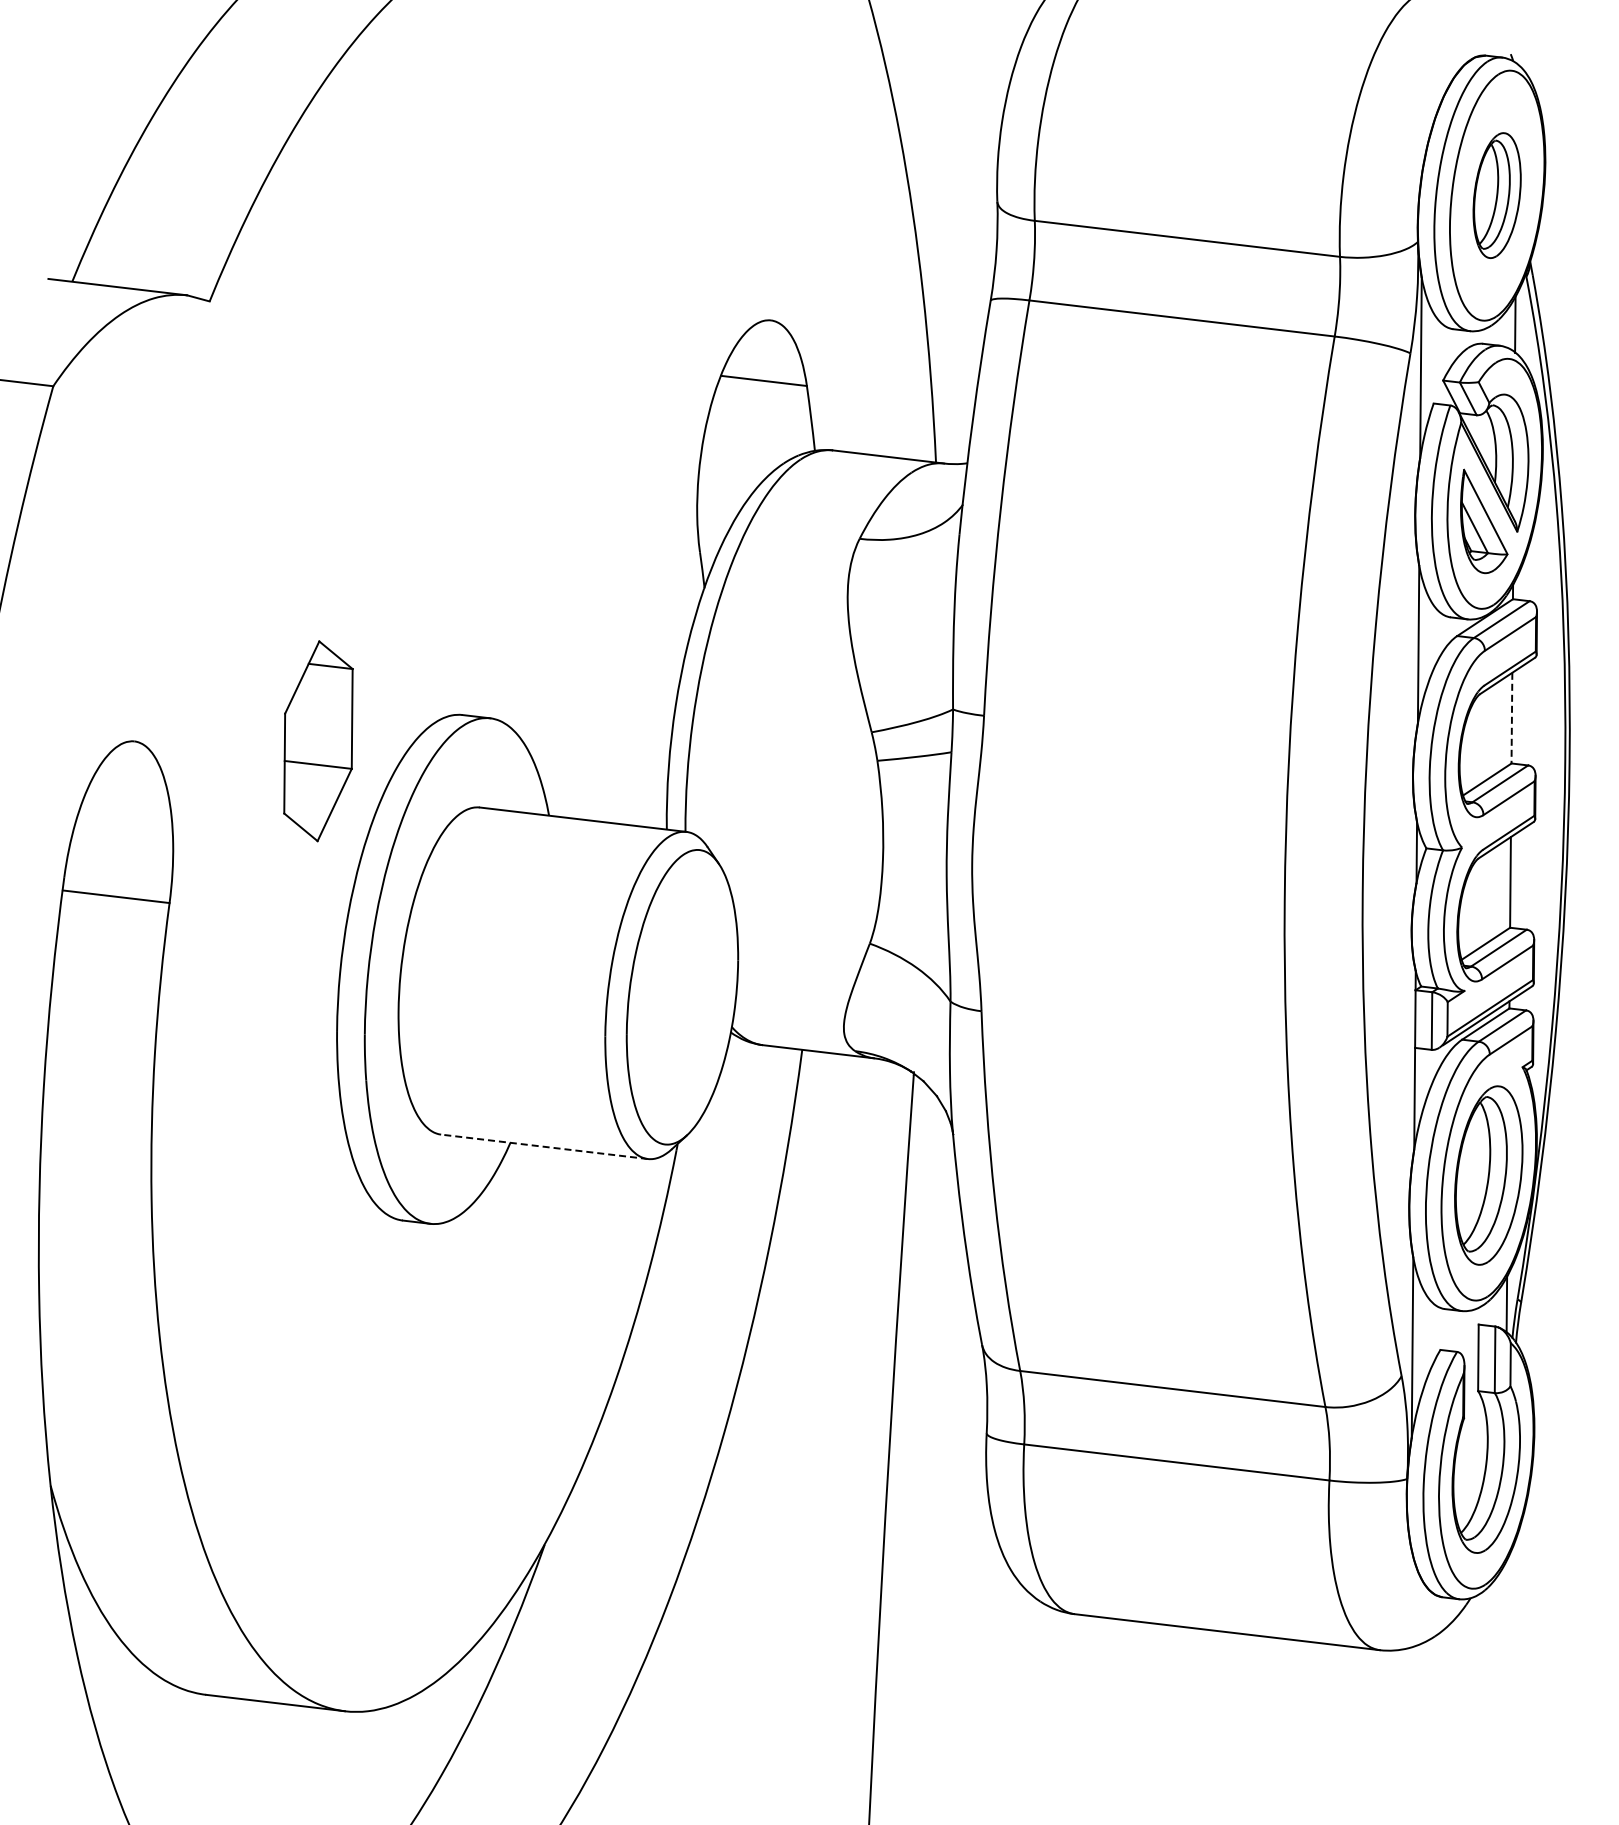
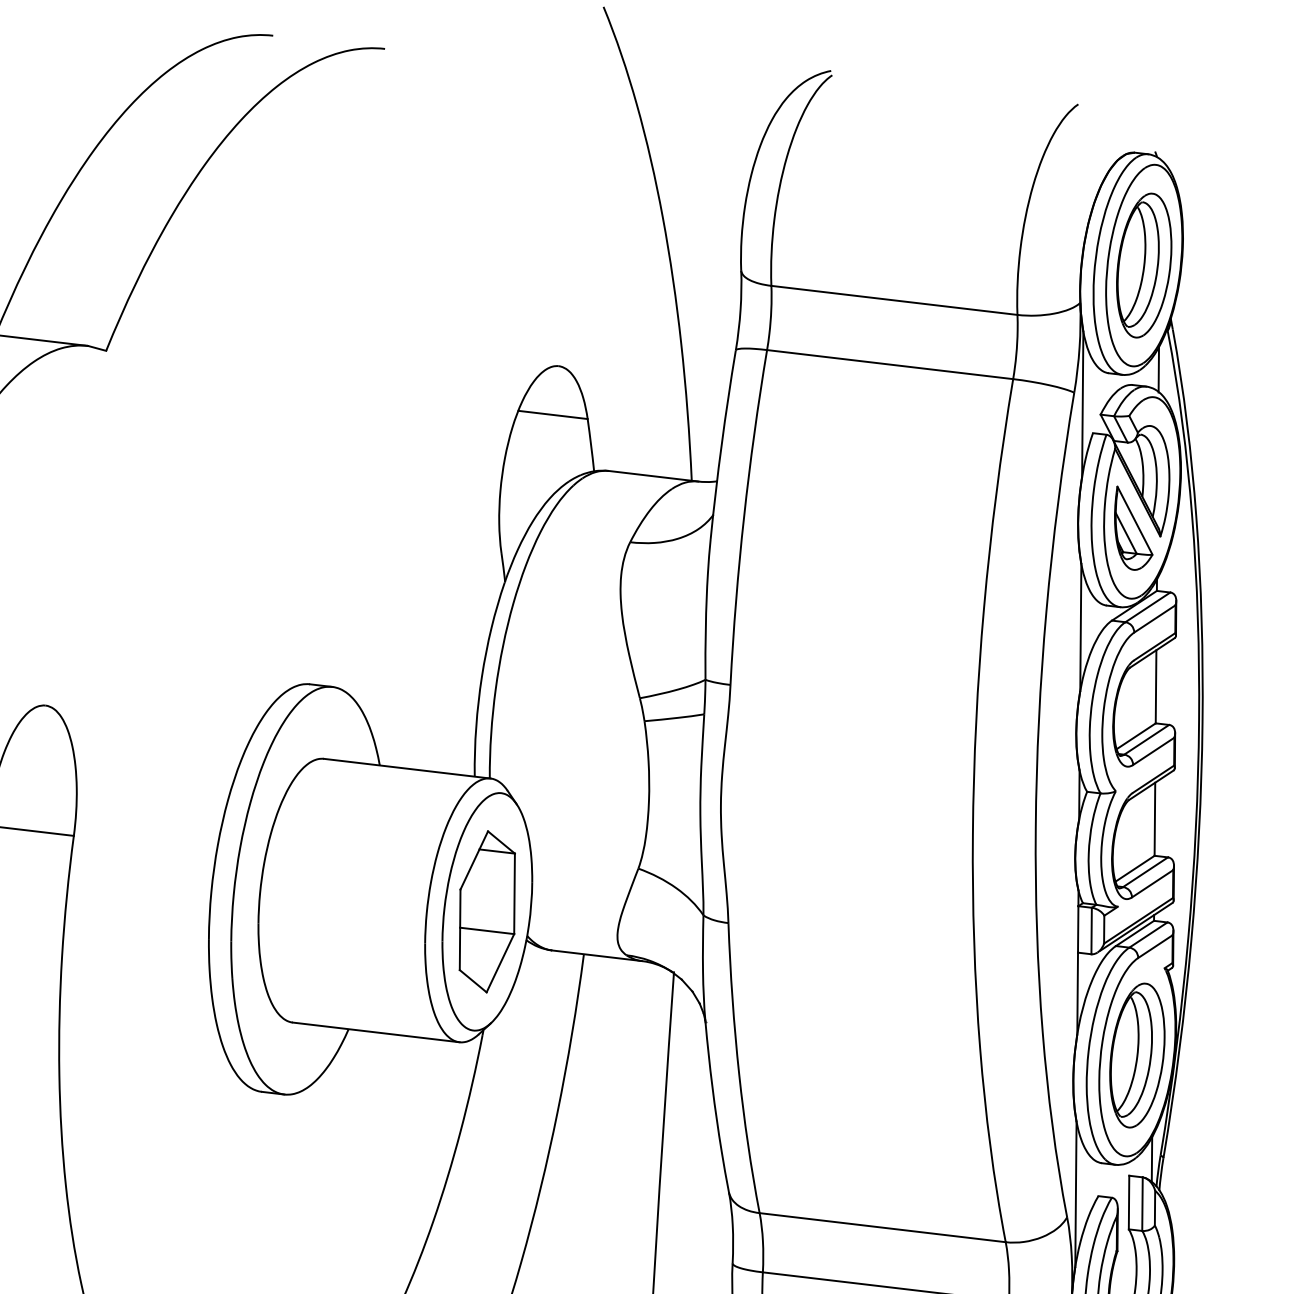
part: (1496, 195) -> (1143, 265), size x1.43
line: (1511, 718) -> (1155, 687), dashed -> solid
part: (318, 741) -> (487, 912), moved
line: (544, 1146) -> (376, 1032), dashed -> solid

